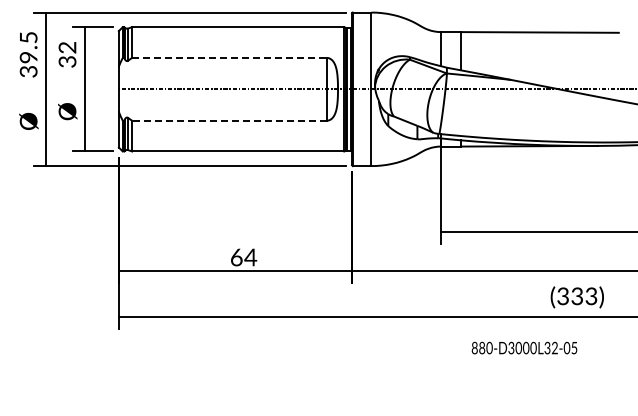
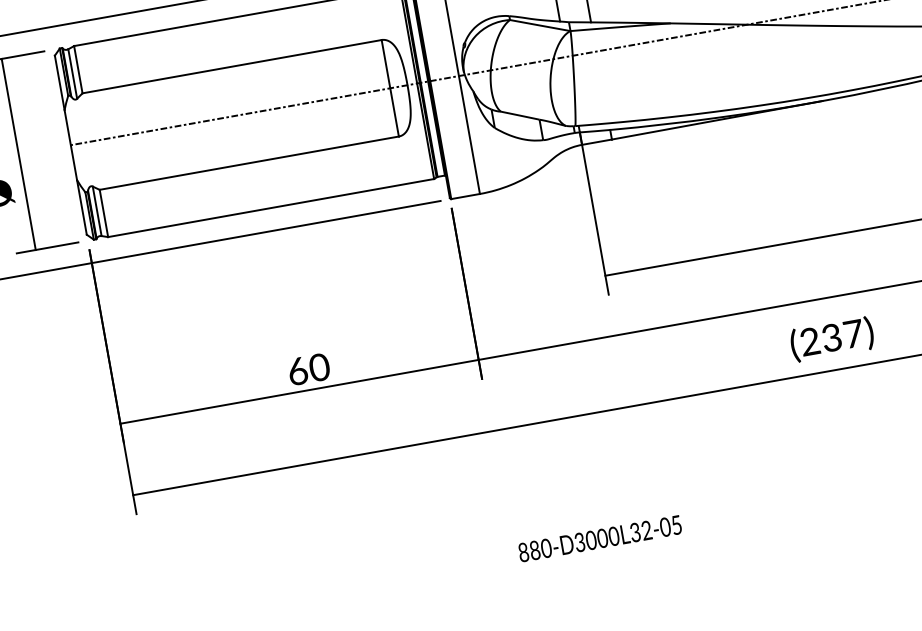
line: (229, 57) -> (232, 66), dashed -> solid
line: (228, 120) -> (247, 163), dashed -> solid
text: (250, 257) -> (319, 367), 64 -> 60
text: (577, 296) -> (832, 338), (333) -> (237)
text: (524, 347) -> (599, 537), moved

